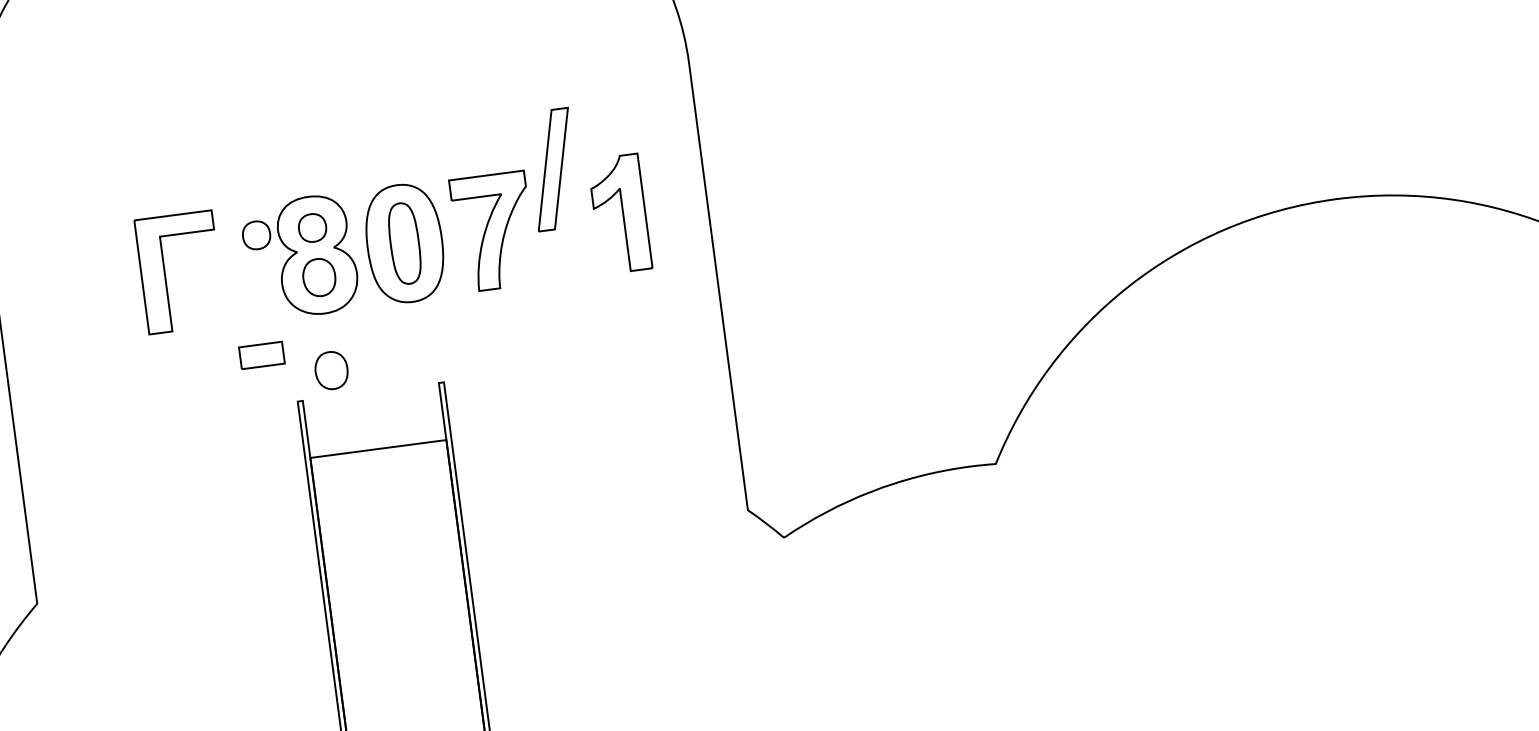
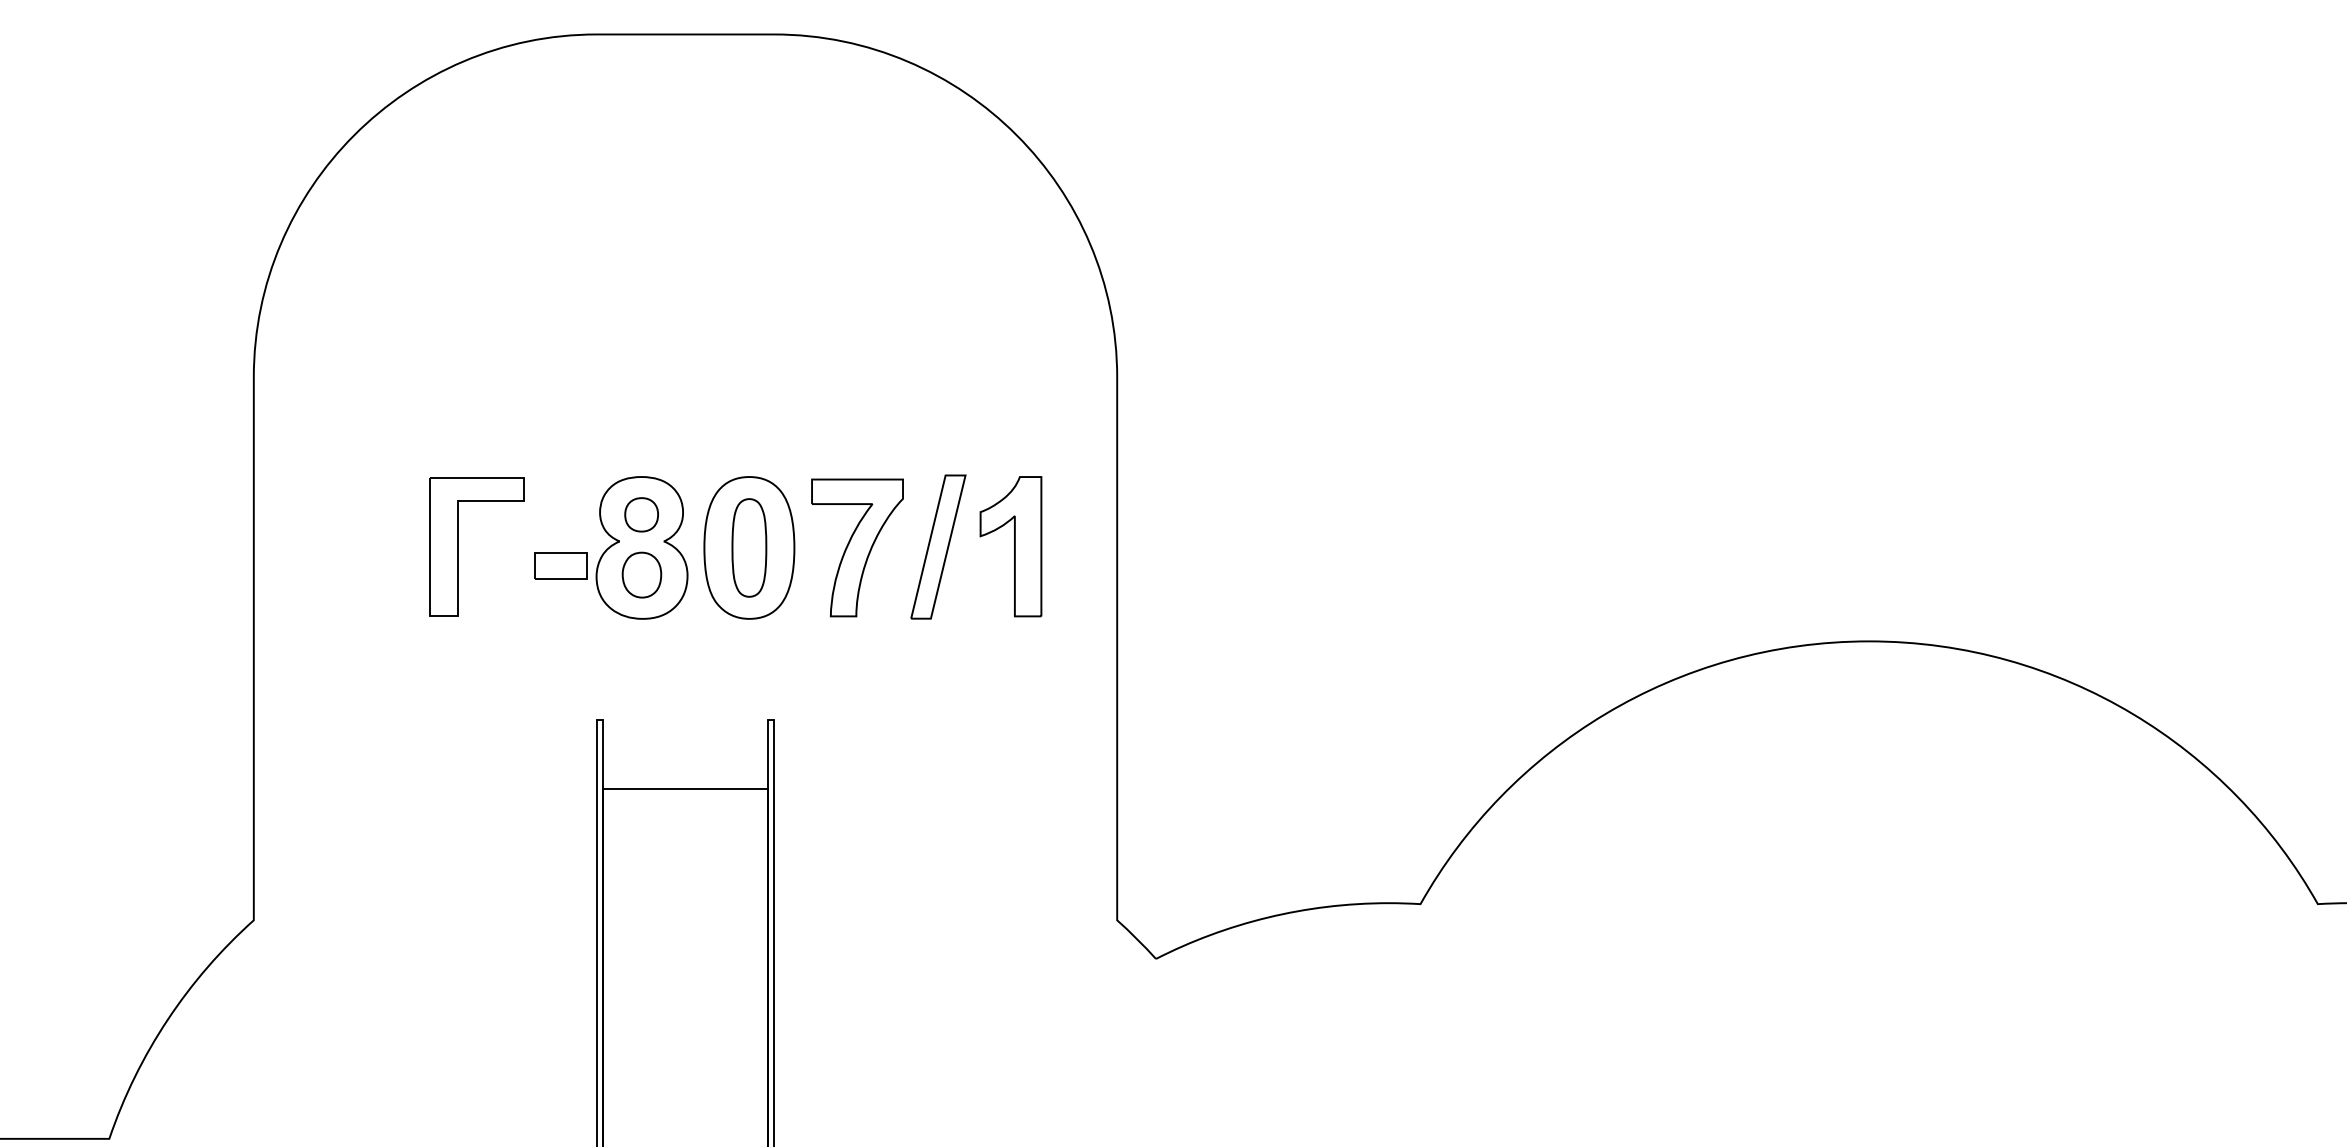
part: (553, 169) -> (938, 546), moved
part: (256, 235) -> (573, 514), removed
part: (261, 355) -> (560, 565), moved
part: (331, 370) -> (641, 687), removed

